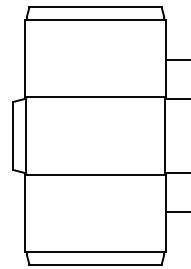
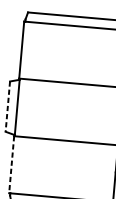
line: (13, 136) -> (7, 107), solid -> dashed
line: (25, 213) -> (11, 164), solid -> dashed

